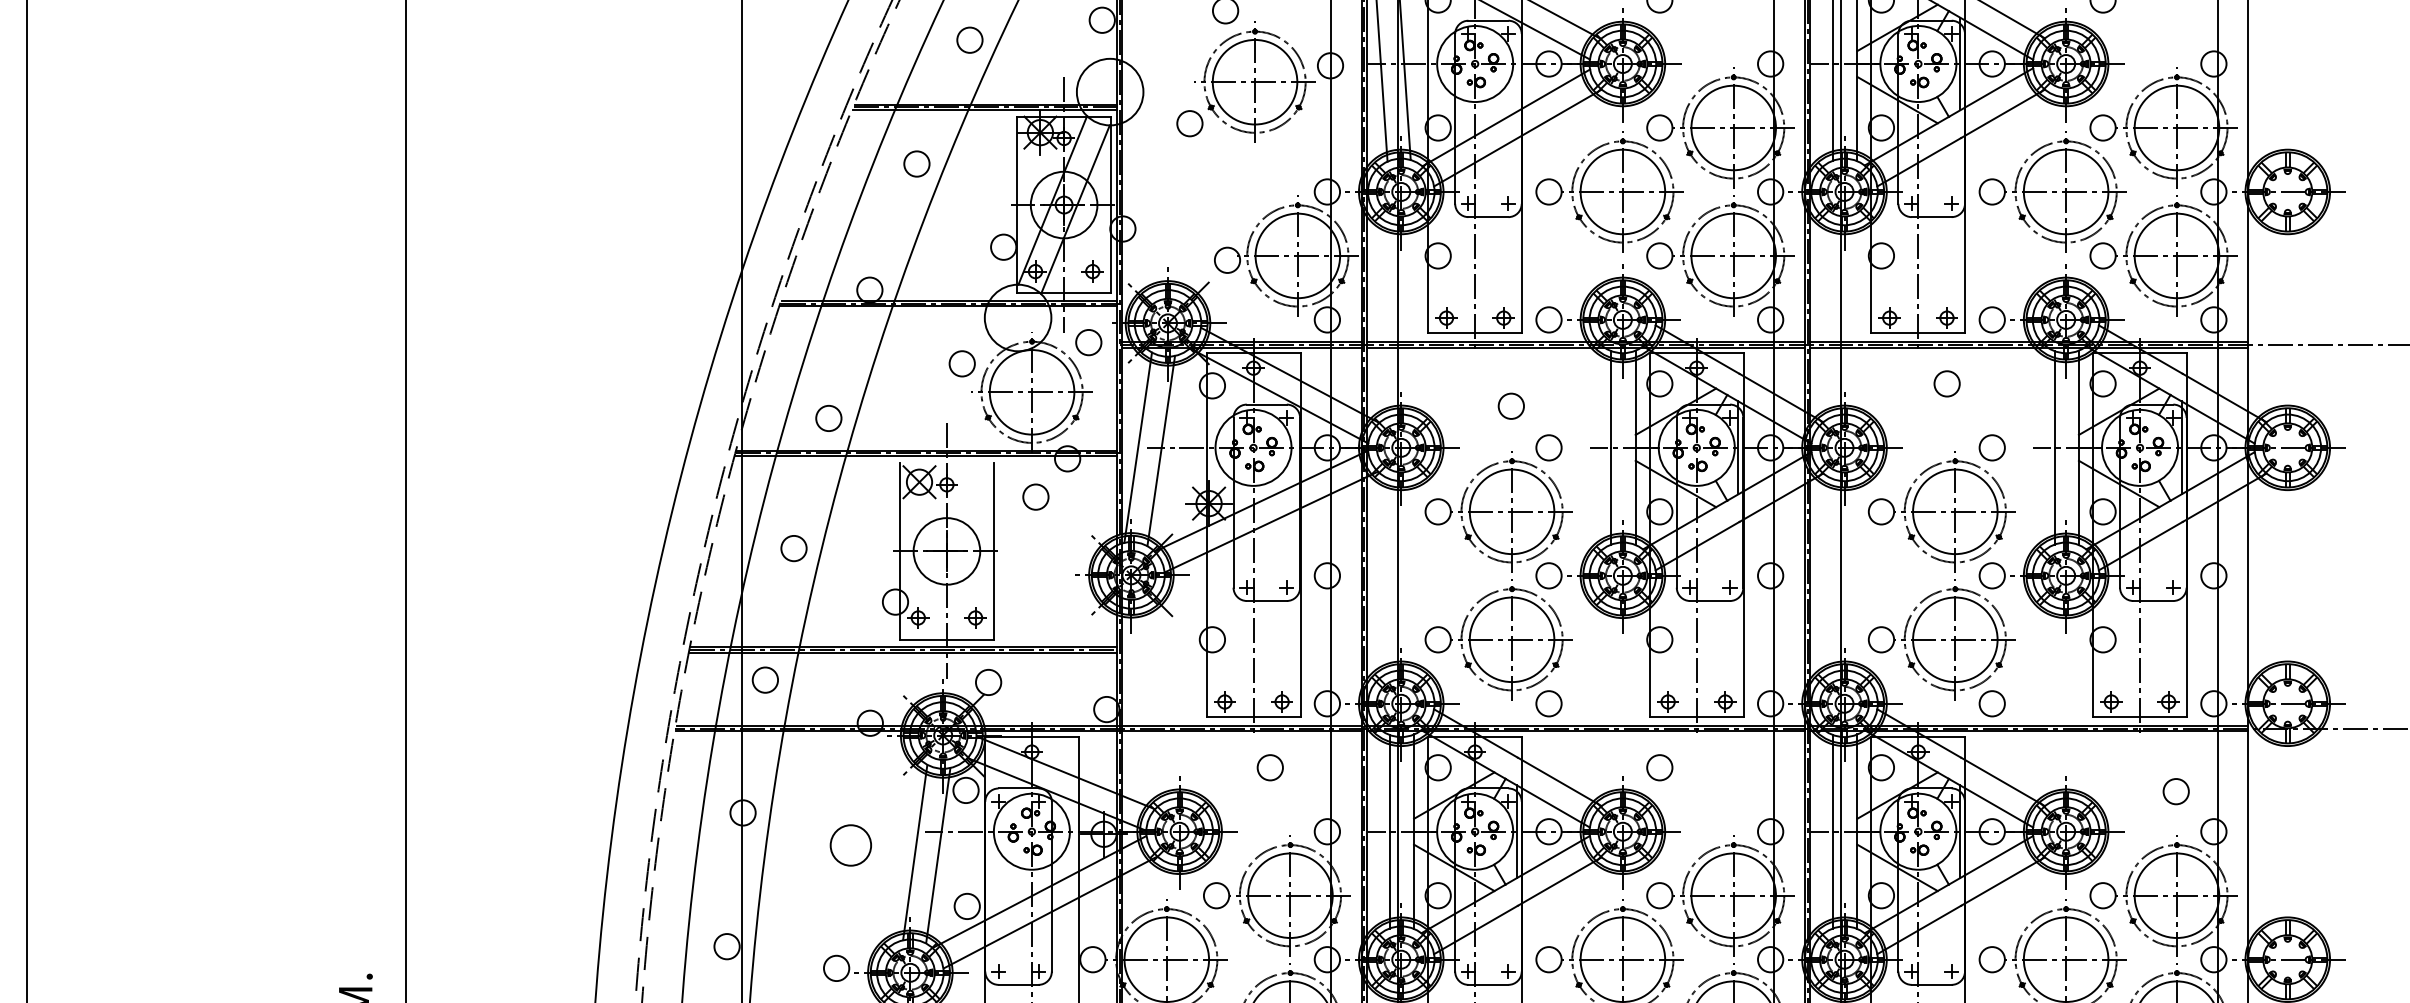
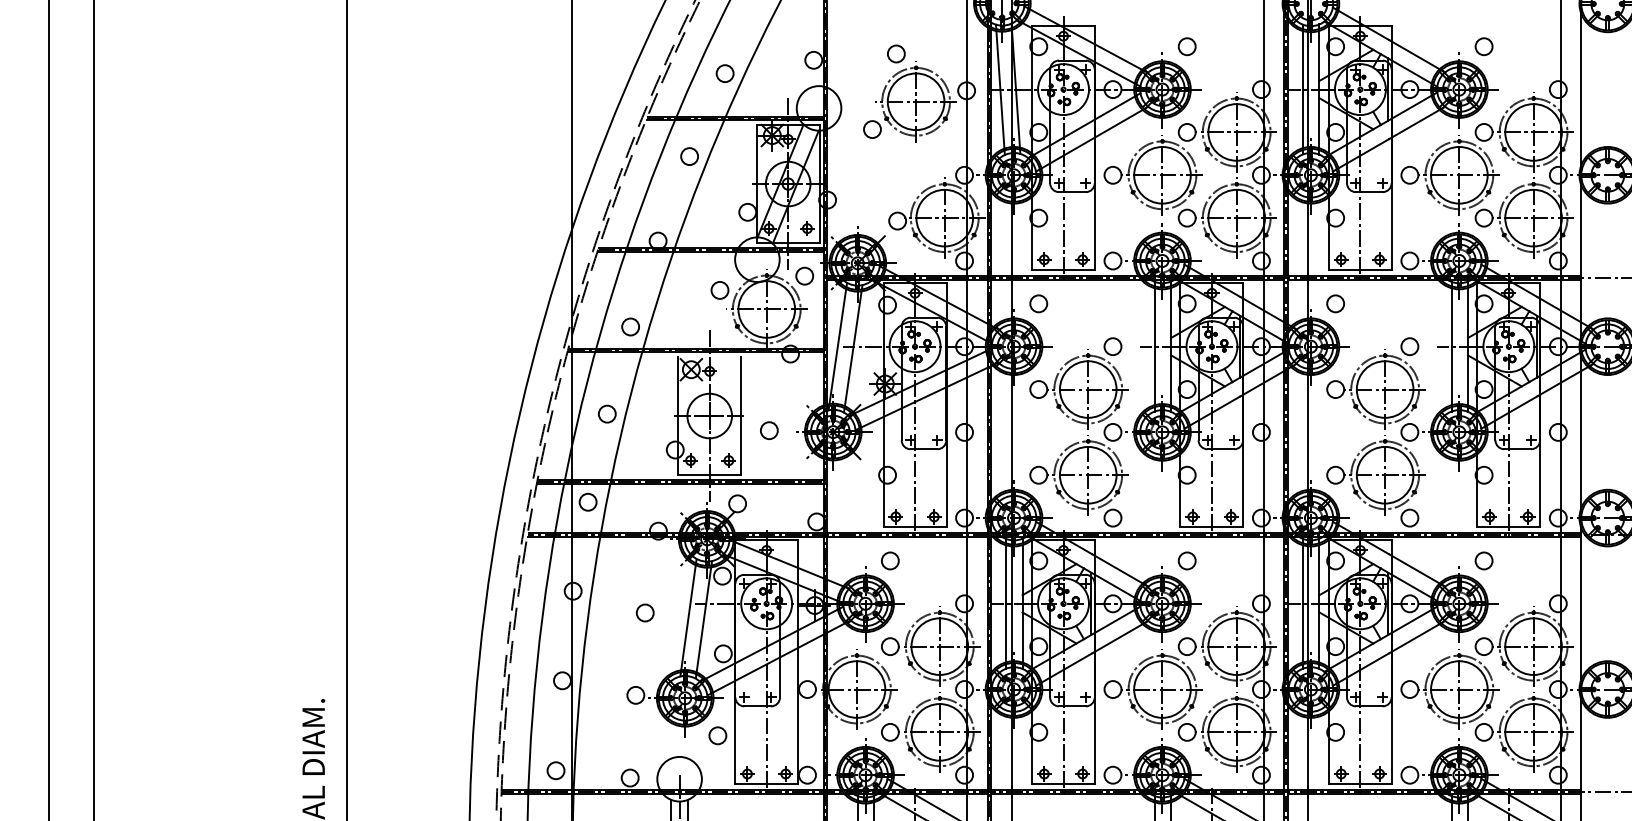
circle: (1946, 383) -> (1335, 303), moved
circle: (1510, 405) -> (1038, 303), moved
circle: (1036, 496) -> (769, 430), moved
circle: (1270, 767) -> (890, 560), moved
circle: (2175, 790) -> (1483, 560), moved
circle: (849, 844) -> (644, 612), size x0.62

